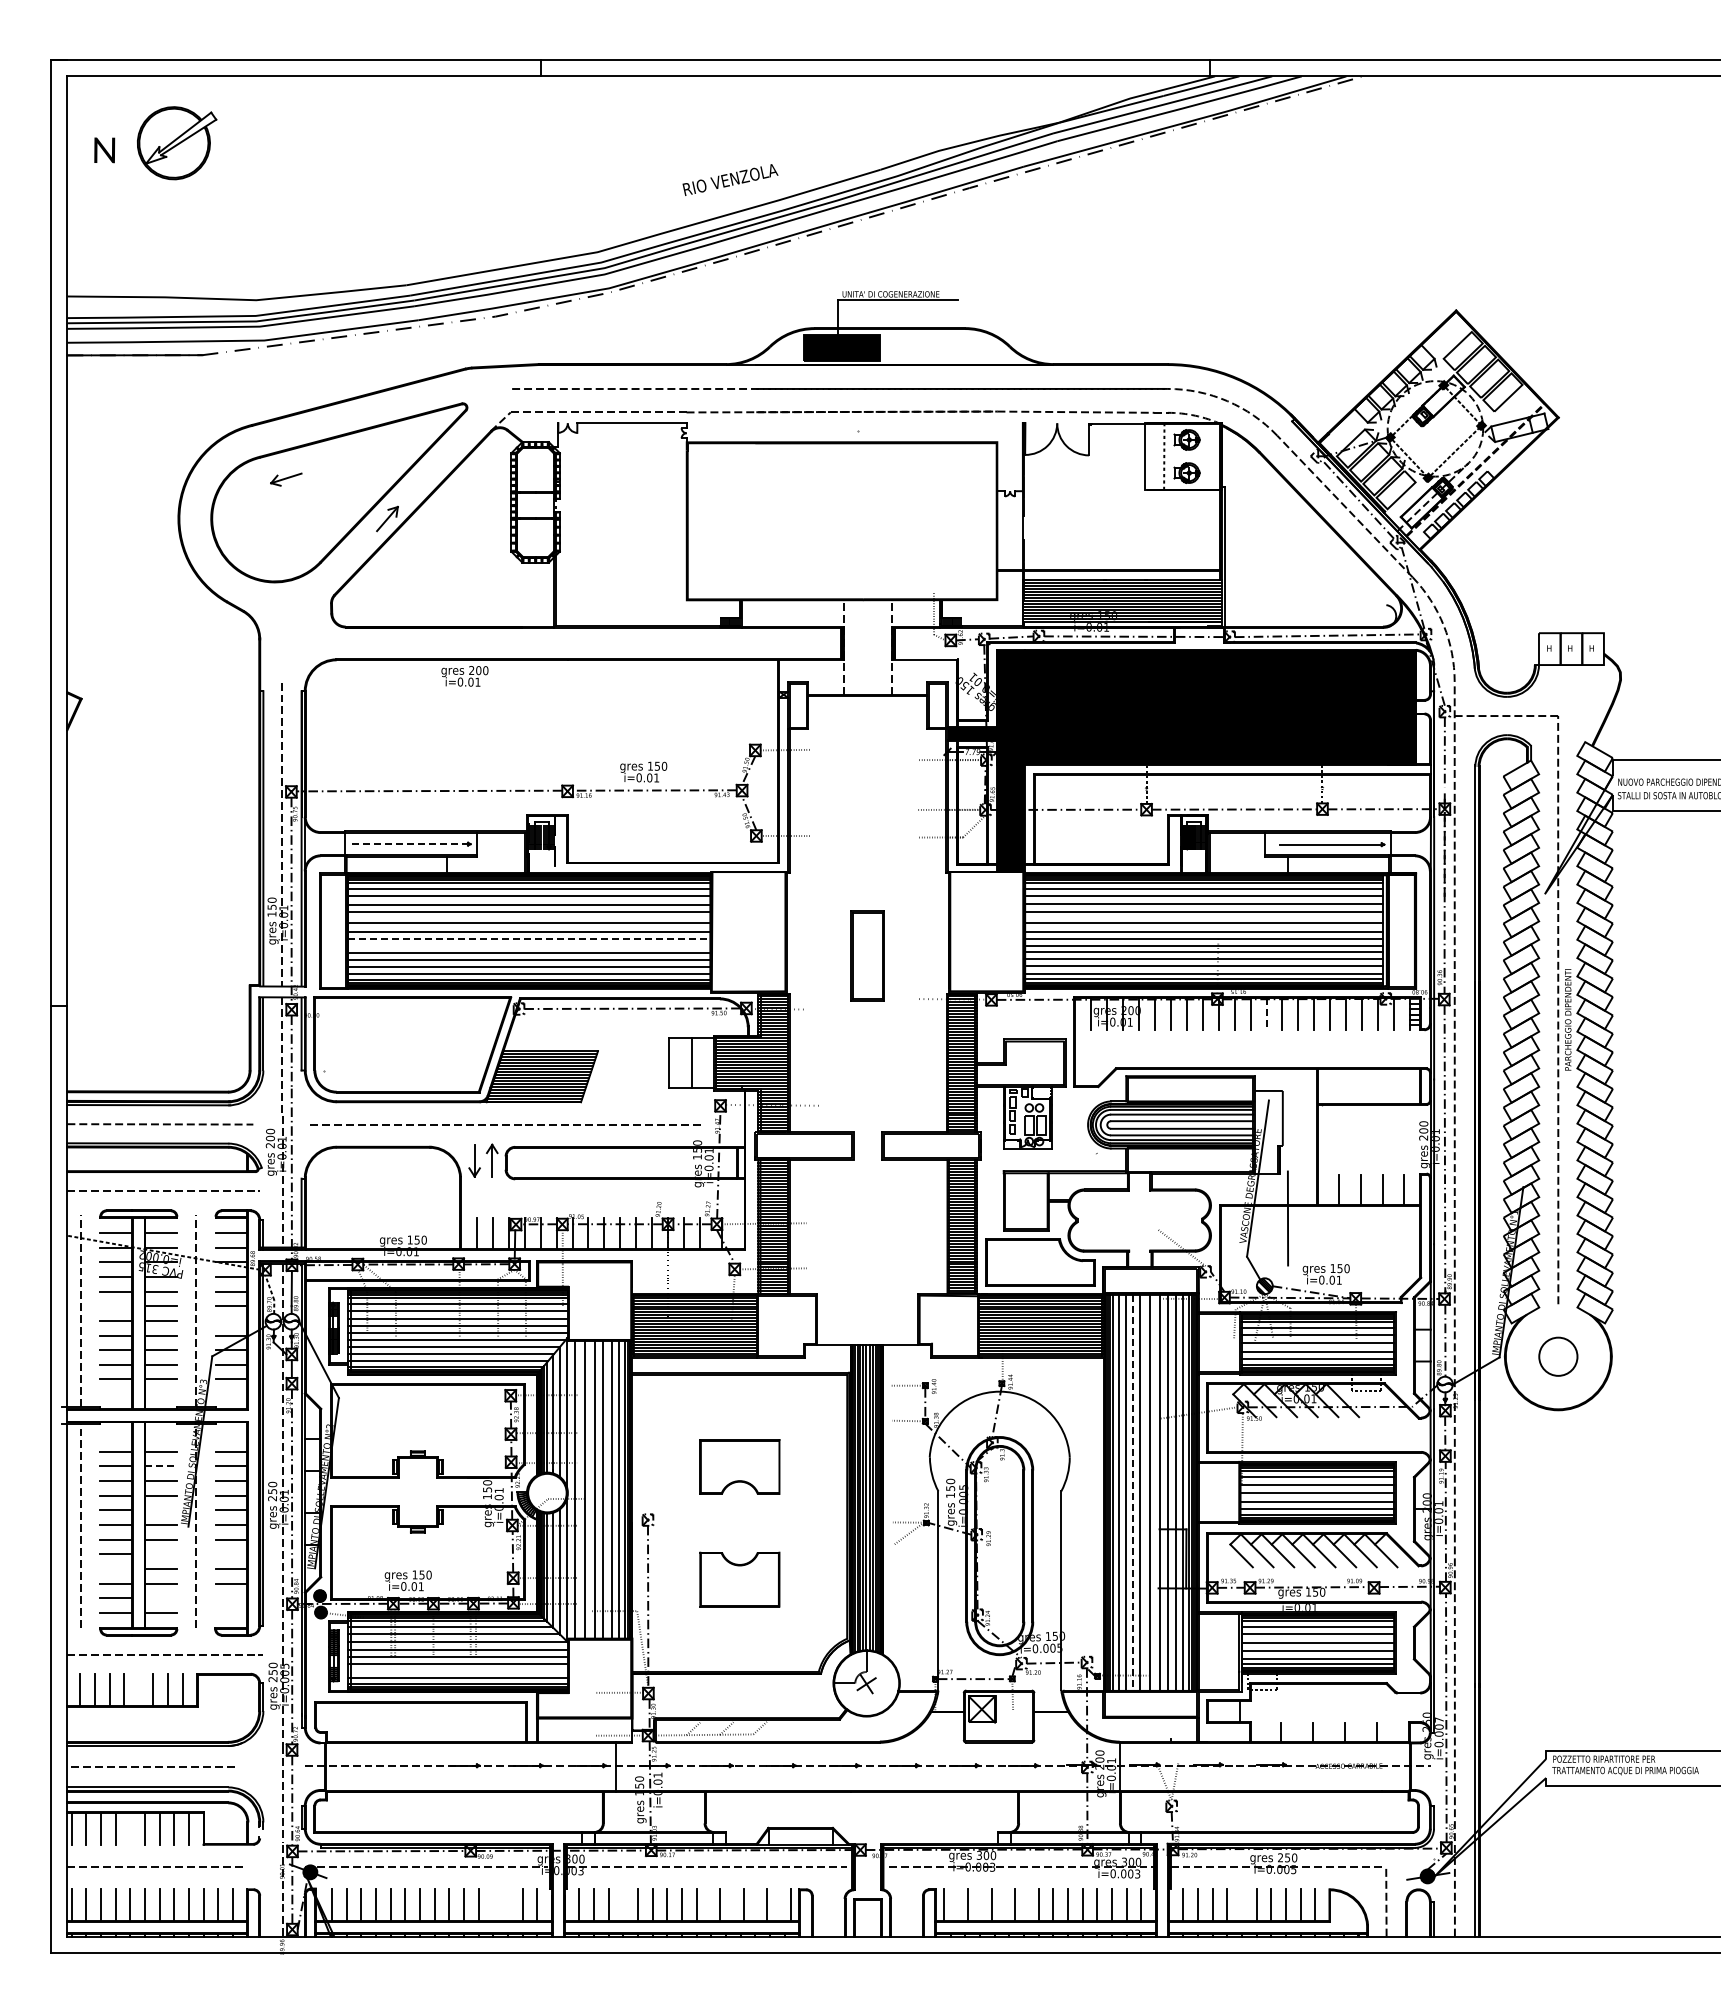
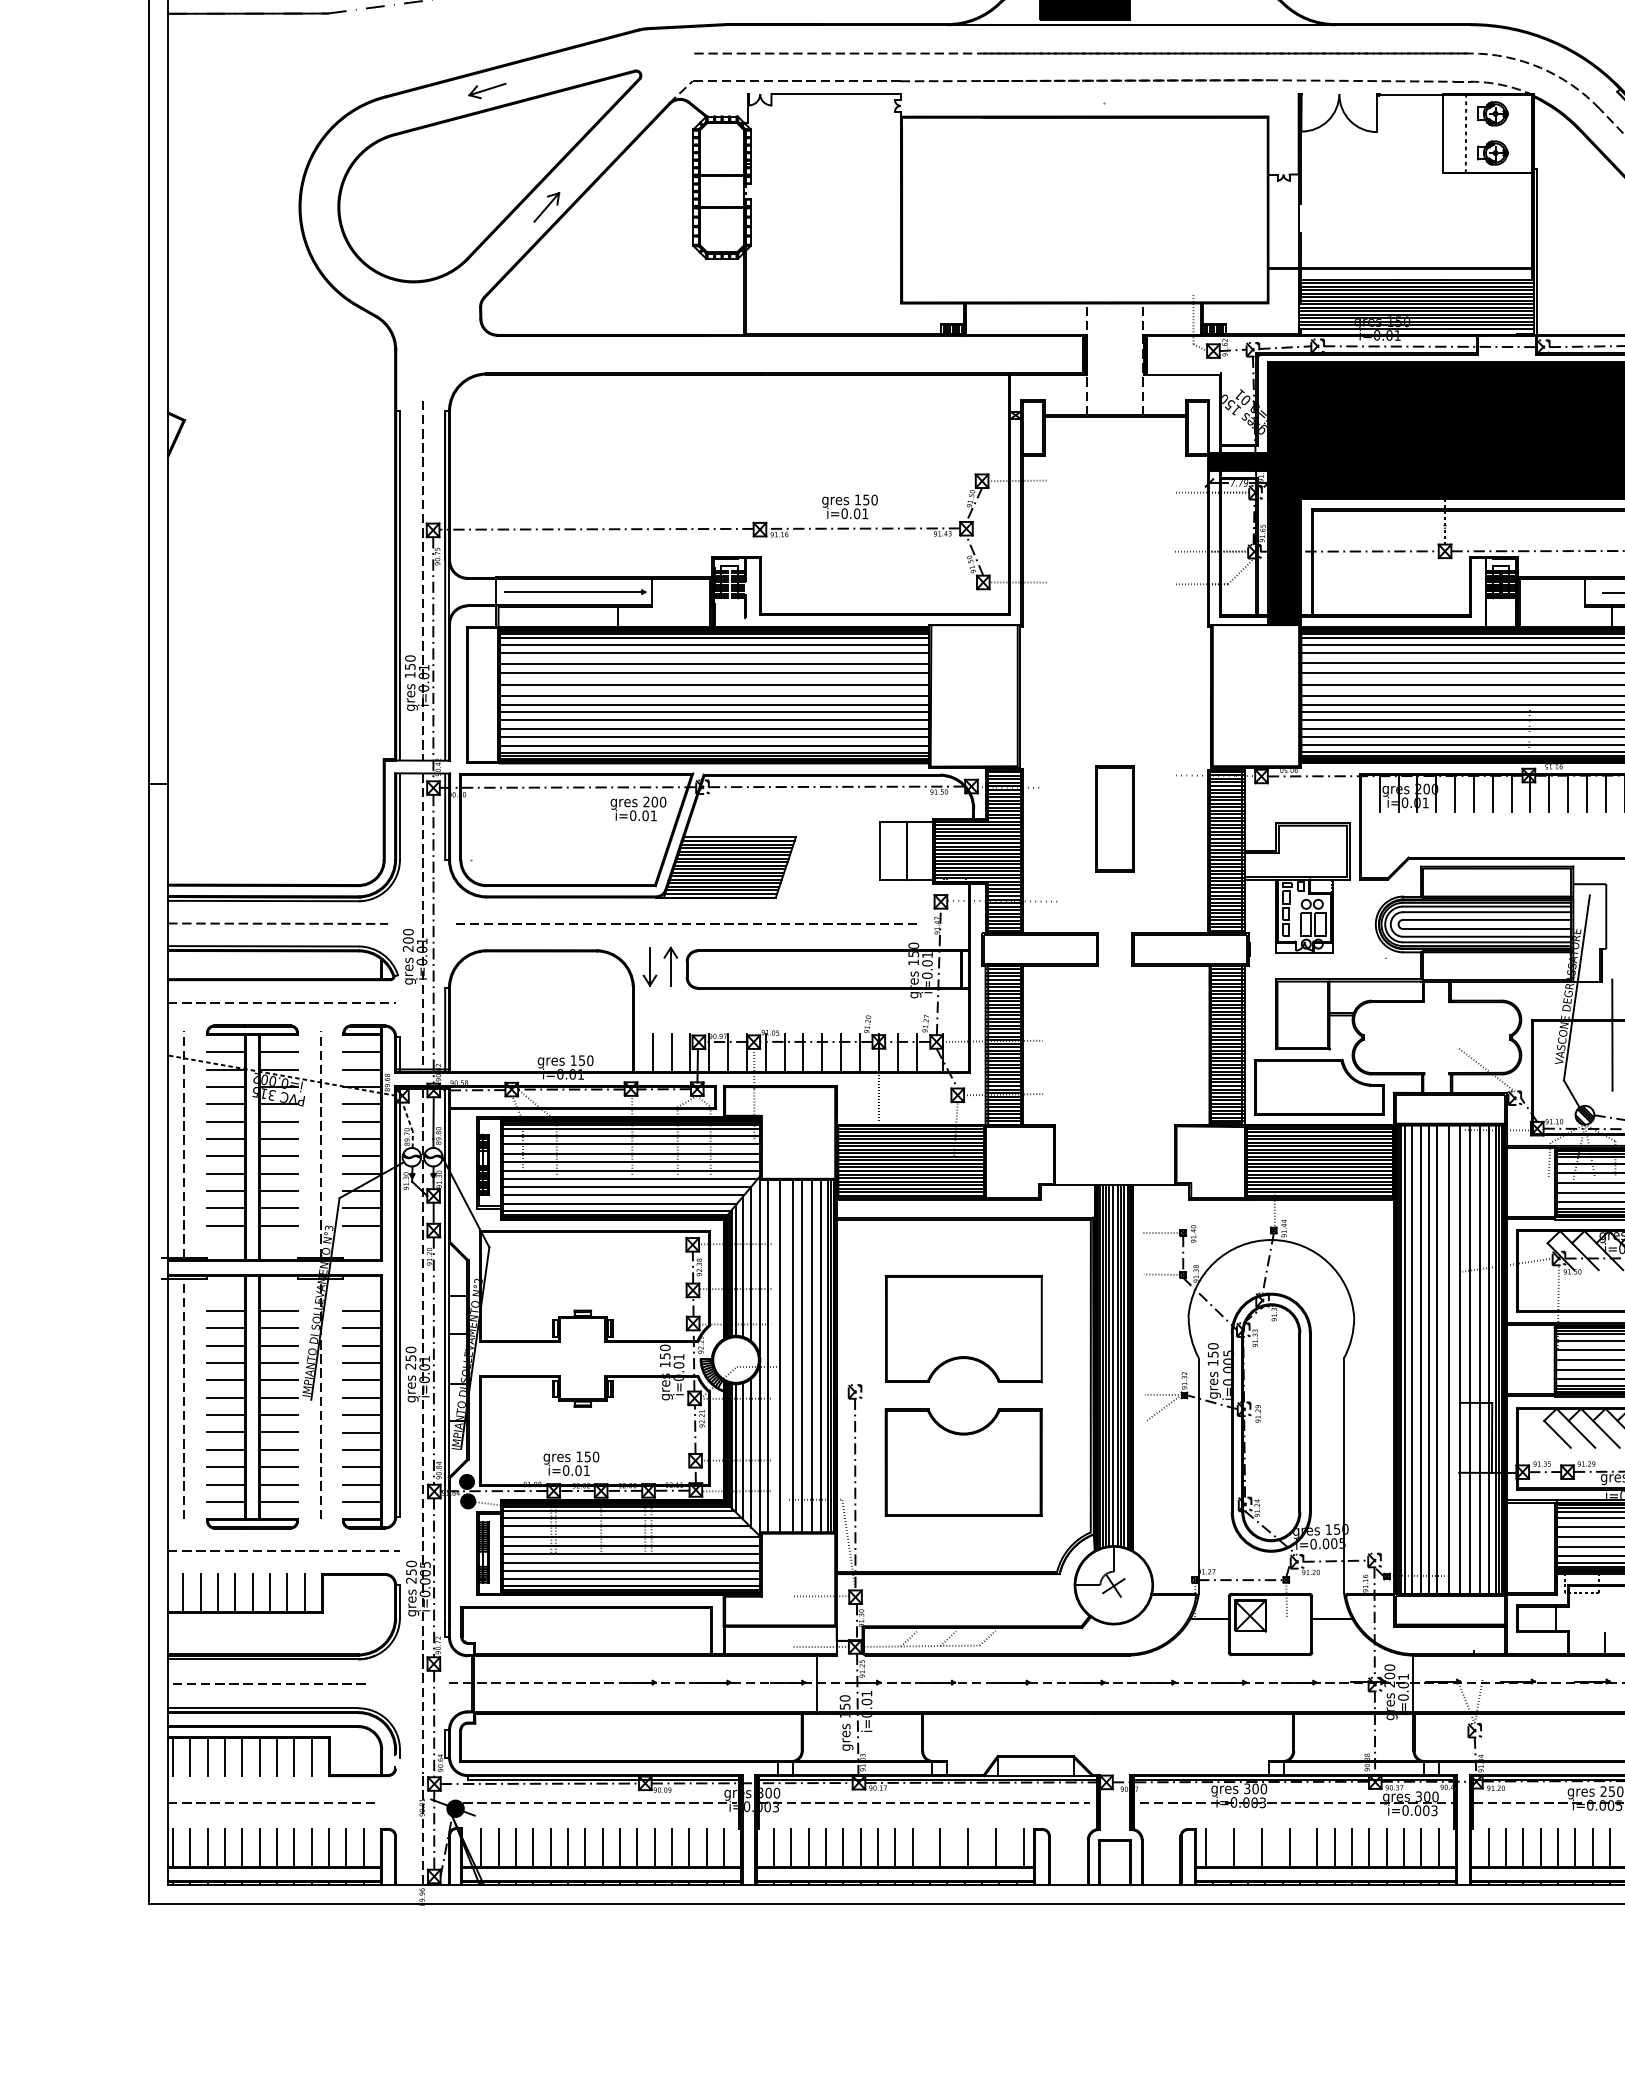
part: (286, 479) -> (487, 90), moved
text: (464, 676) -> (637, 809), moved
line: (411, 844) -> (575, 592), dashed -> solid
line: (529, 939) -> (714, 704), dashed -> solid
line: (528, 945) -> (713, 712), added
part: (867, 955) -> (1114, 818), moved
line: (405, 1009) -> (568, 787), added
line: (1266, 1014) -> (1586, 793), dashed -> solid
line: (116, 1306) -> (226, 1139), added
line: (231, 1320) -> (362, 1155), added
line: (161, 1466) -> (279, 1328), dashed -> solid
part: (739, 1466) -> (963, 1328), size x1.67
line: (1132, 1492) -> (1428, 1359), dashed -> solid
line: (161, 1510) -> (279, 1380), added
line: (161, 1554) -> (279, 1432), added
line: (231, 1554) -> (362, 1432), added
line: (116, 1568) -> (226, 1449), added
part: (739, 1579) -> (963, 1462), size x1.67
line: (161, 1598) -> (279, 1484), added
line: (231, 1598) -> (362, 1484), added
line: (231, 1612) -> (362, 1501), added
line: (457, 1671) -> (629, 1571), added
line: (138, 1689) -> (252, 1592), added
line: (130, 1828) -> (242, 1756), added
line: (493, 1905) -> (672, 1848), added
line: (508, 1905) -> (690, 1848), added
line: (623, 1905) -> (826, 1848), added
line: (1241, 1905) -> (1557, 1848), added

